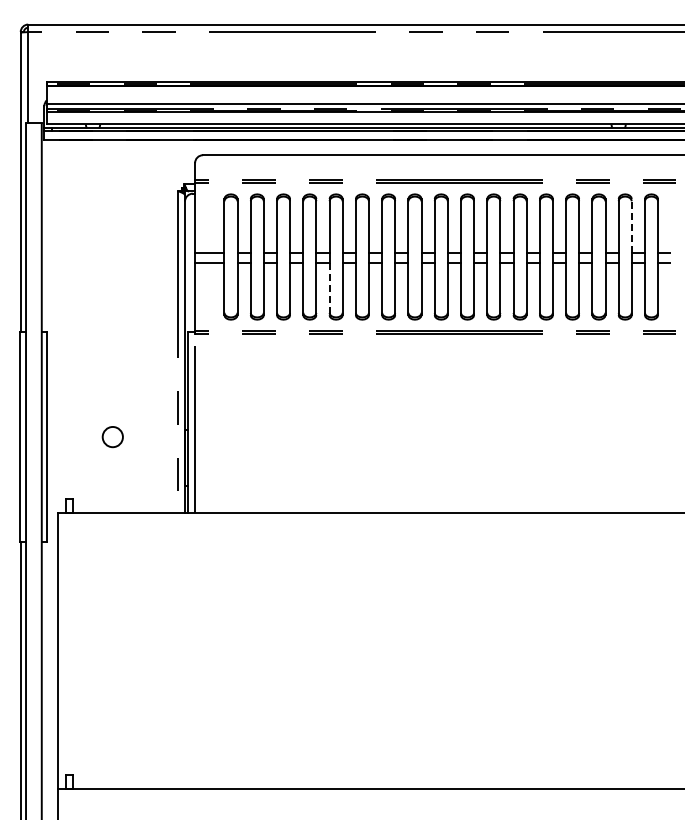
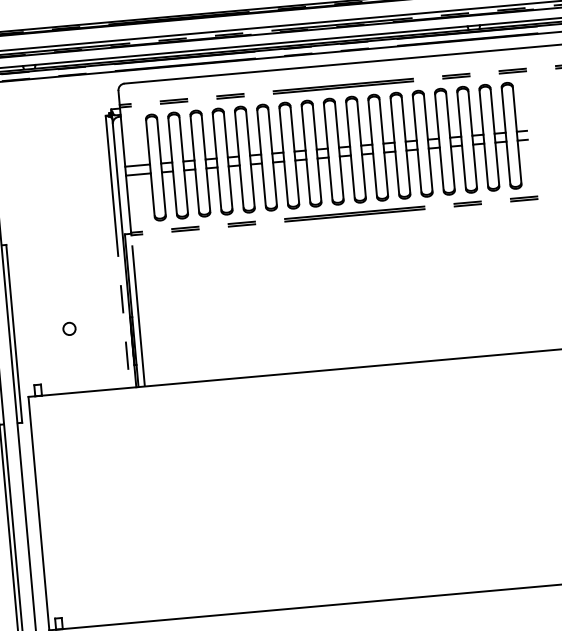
line: (631, 225) -> (492, 110), dashed -> solid
line: (329, 289) -> (241, 187), dashed -> solid
circle: (112, 437) -> (69, 329), size x0.71

